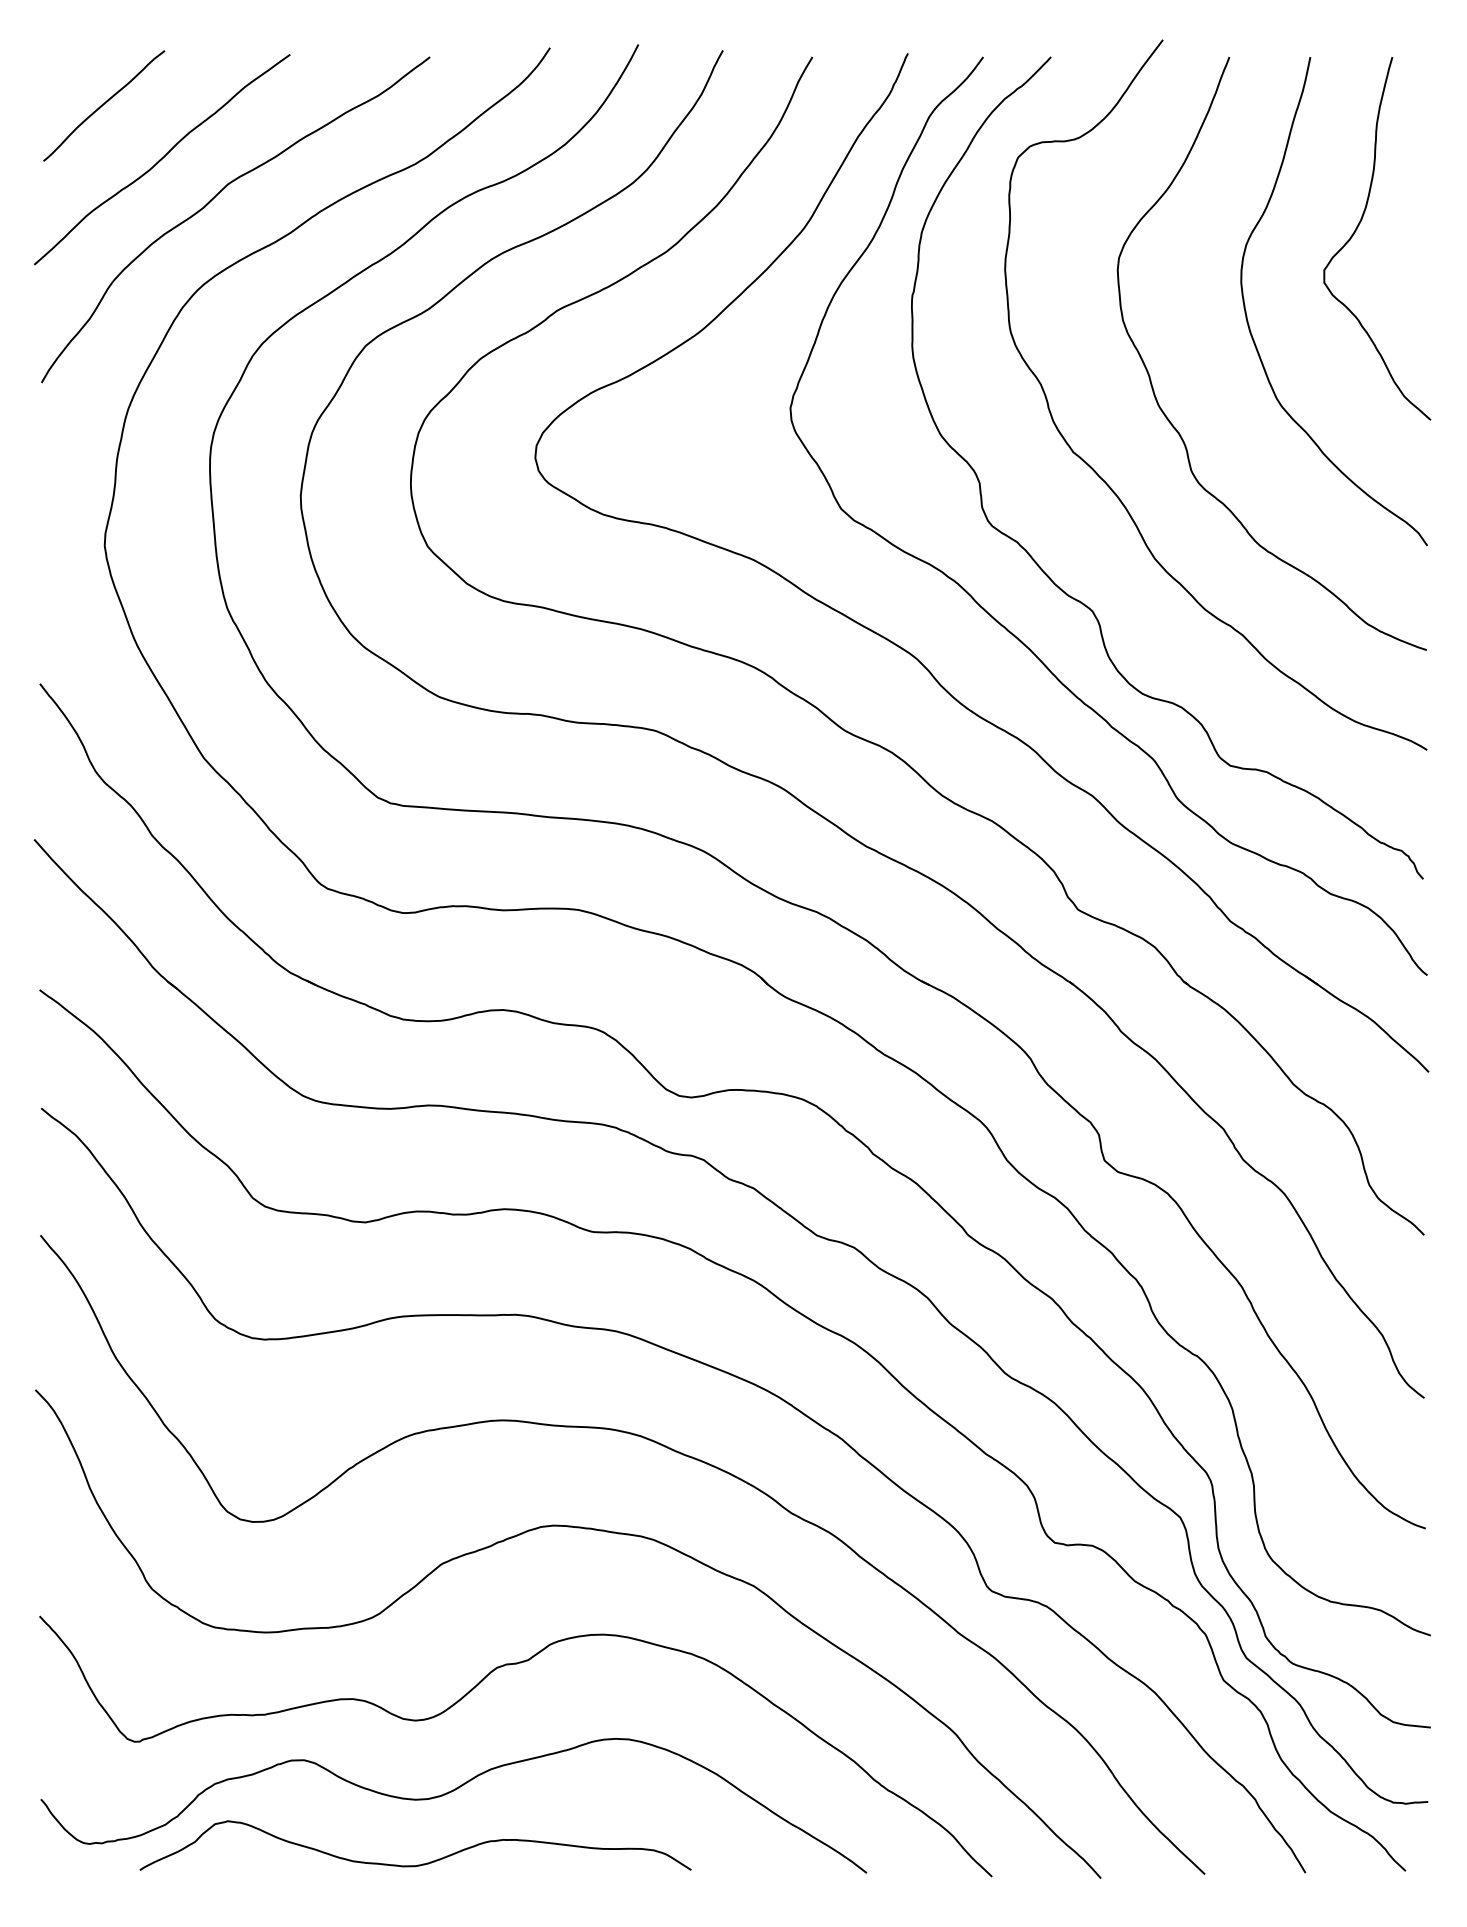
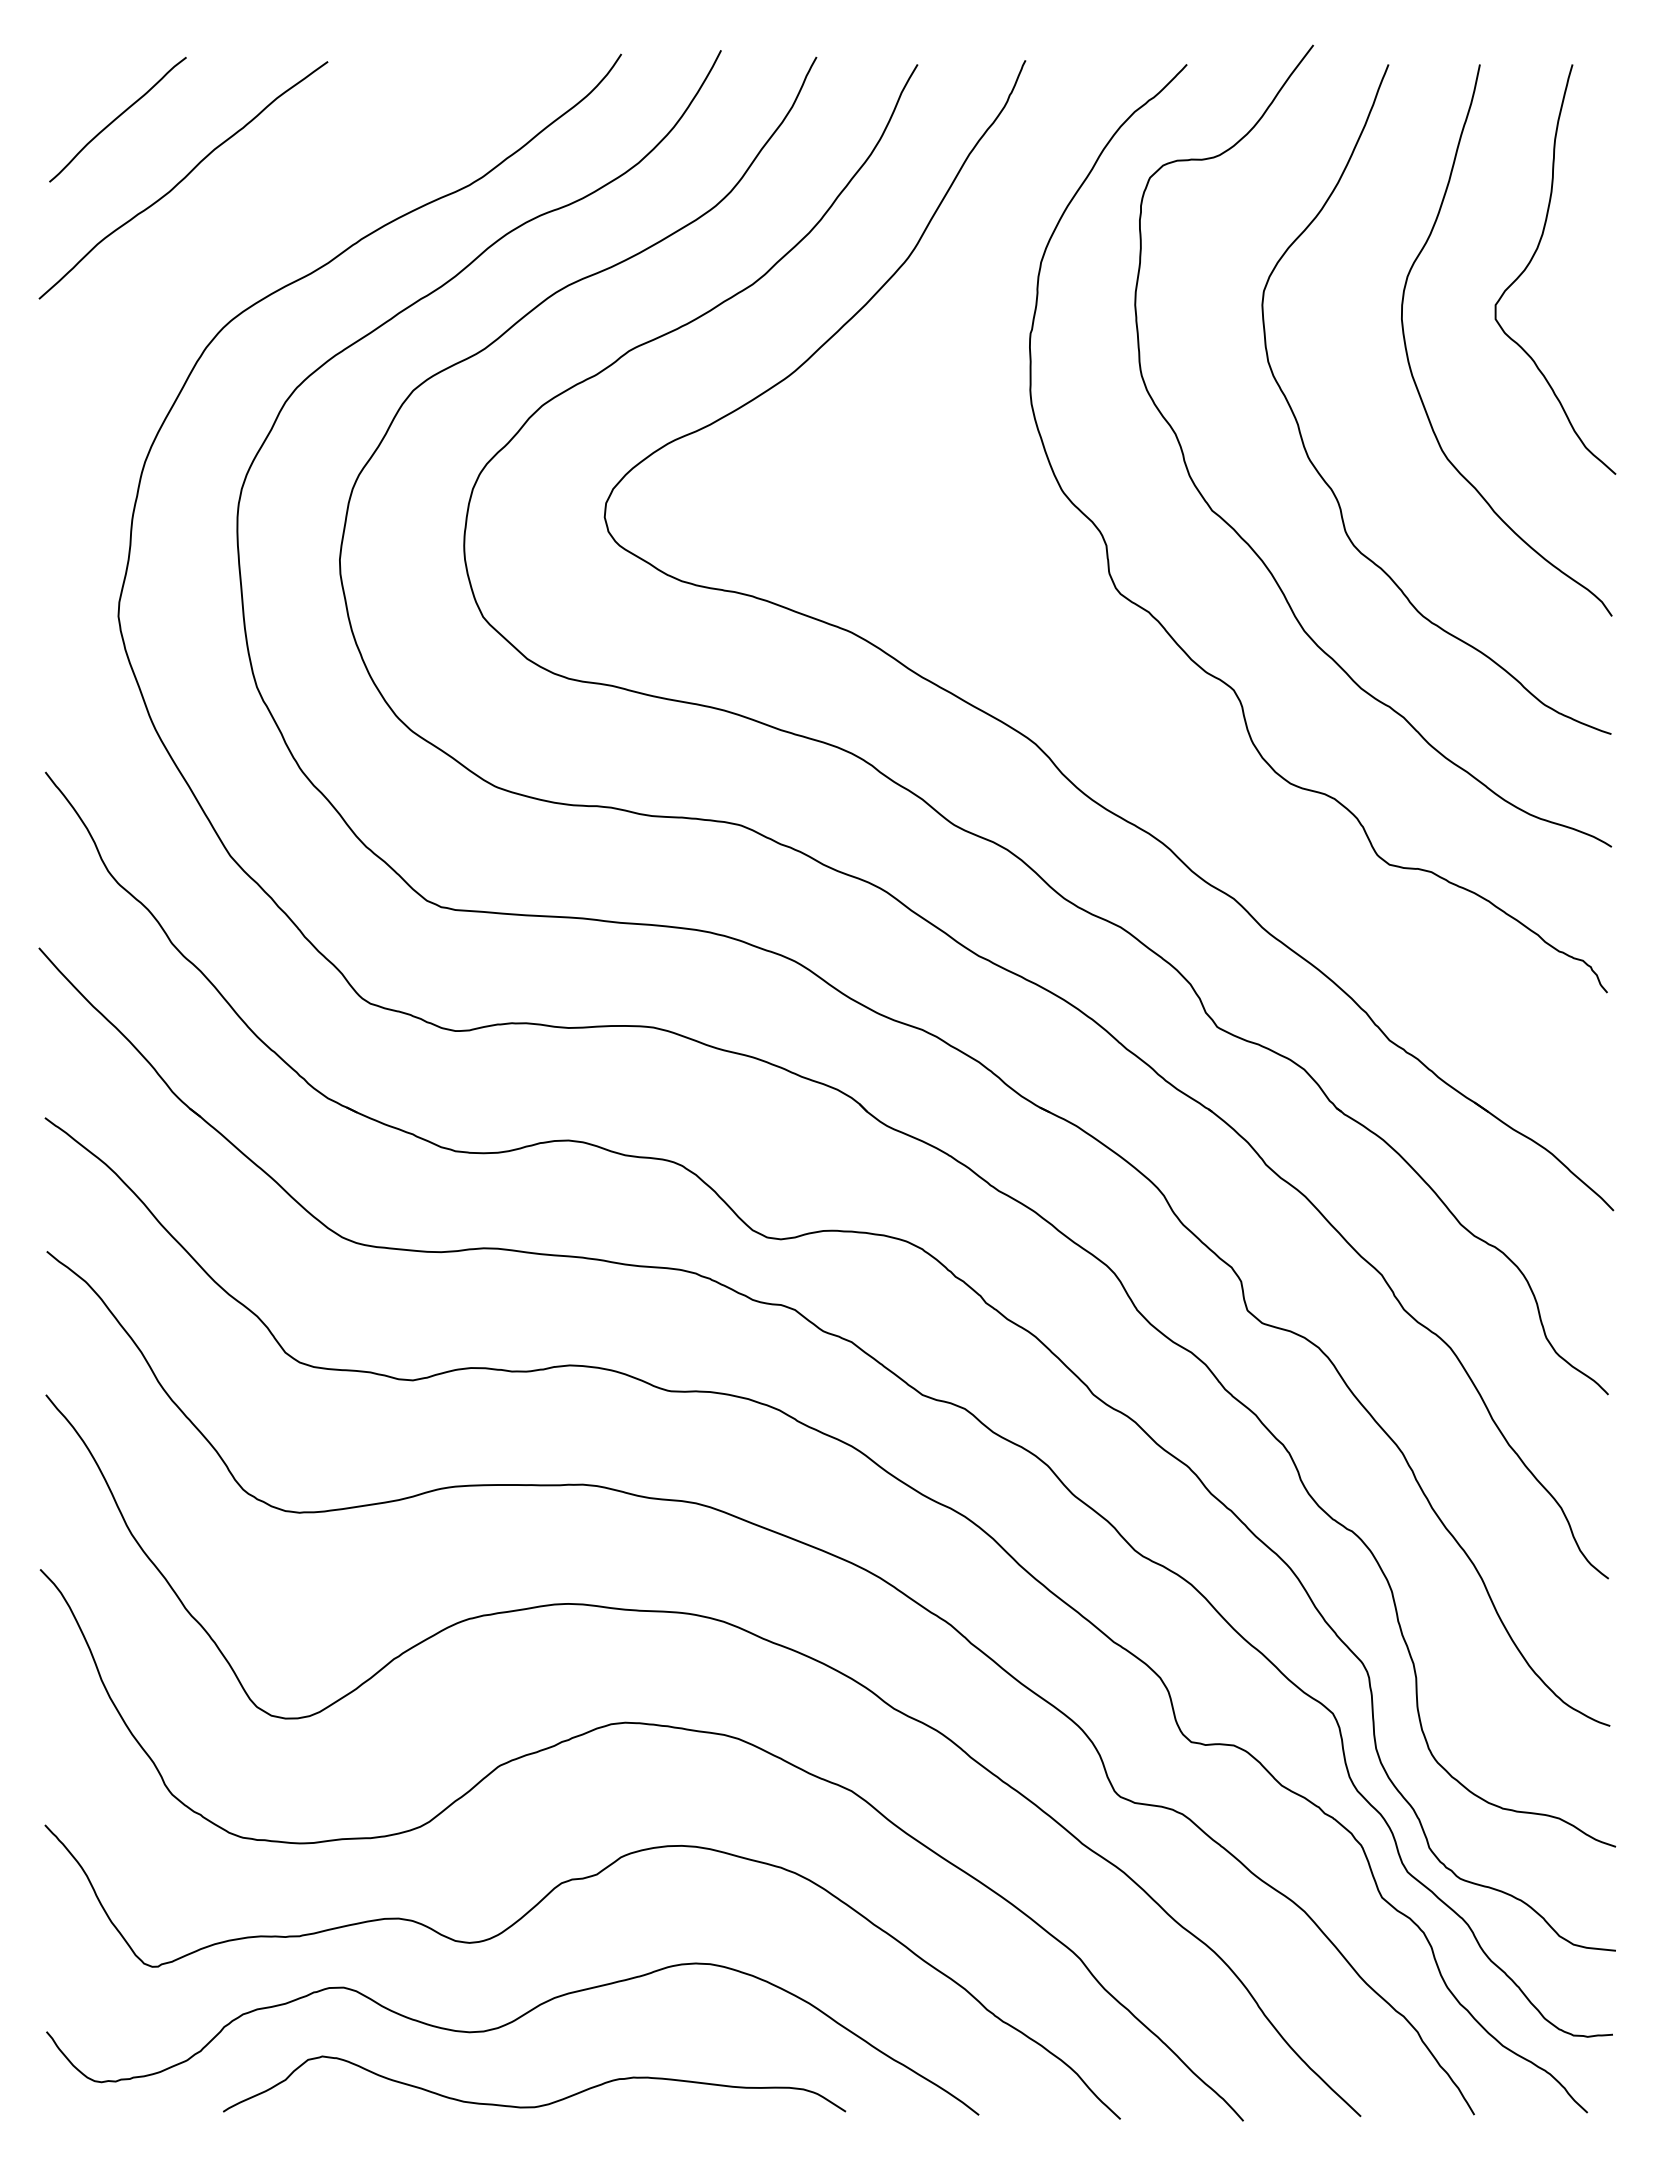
curve: (214, 198) -> (242, 224), removed
curve: (1012, 632) -> (1143, 714), removed
curve: (418, 1864) -> (537, 2105), moved

